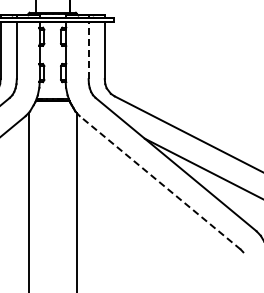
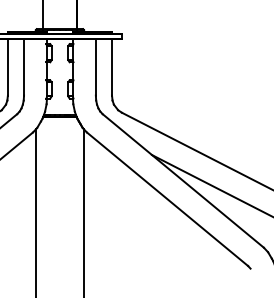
line: (88, 50) -> (95, 66), dashed -> solid
line: (160, 183) -> (167, 199), dashed -> solid

